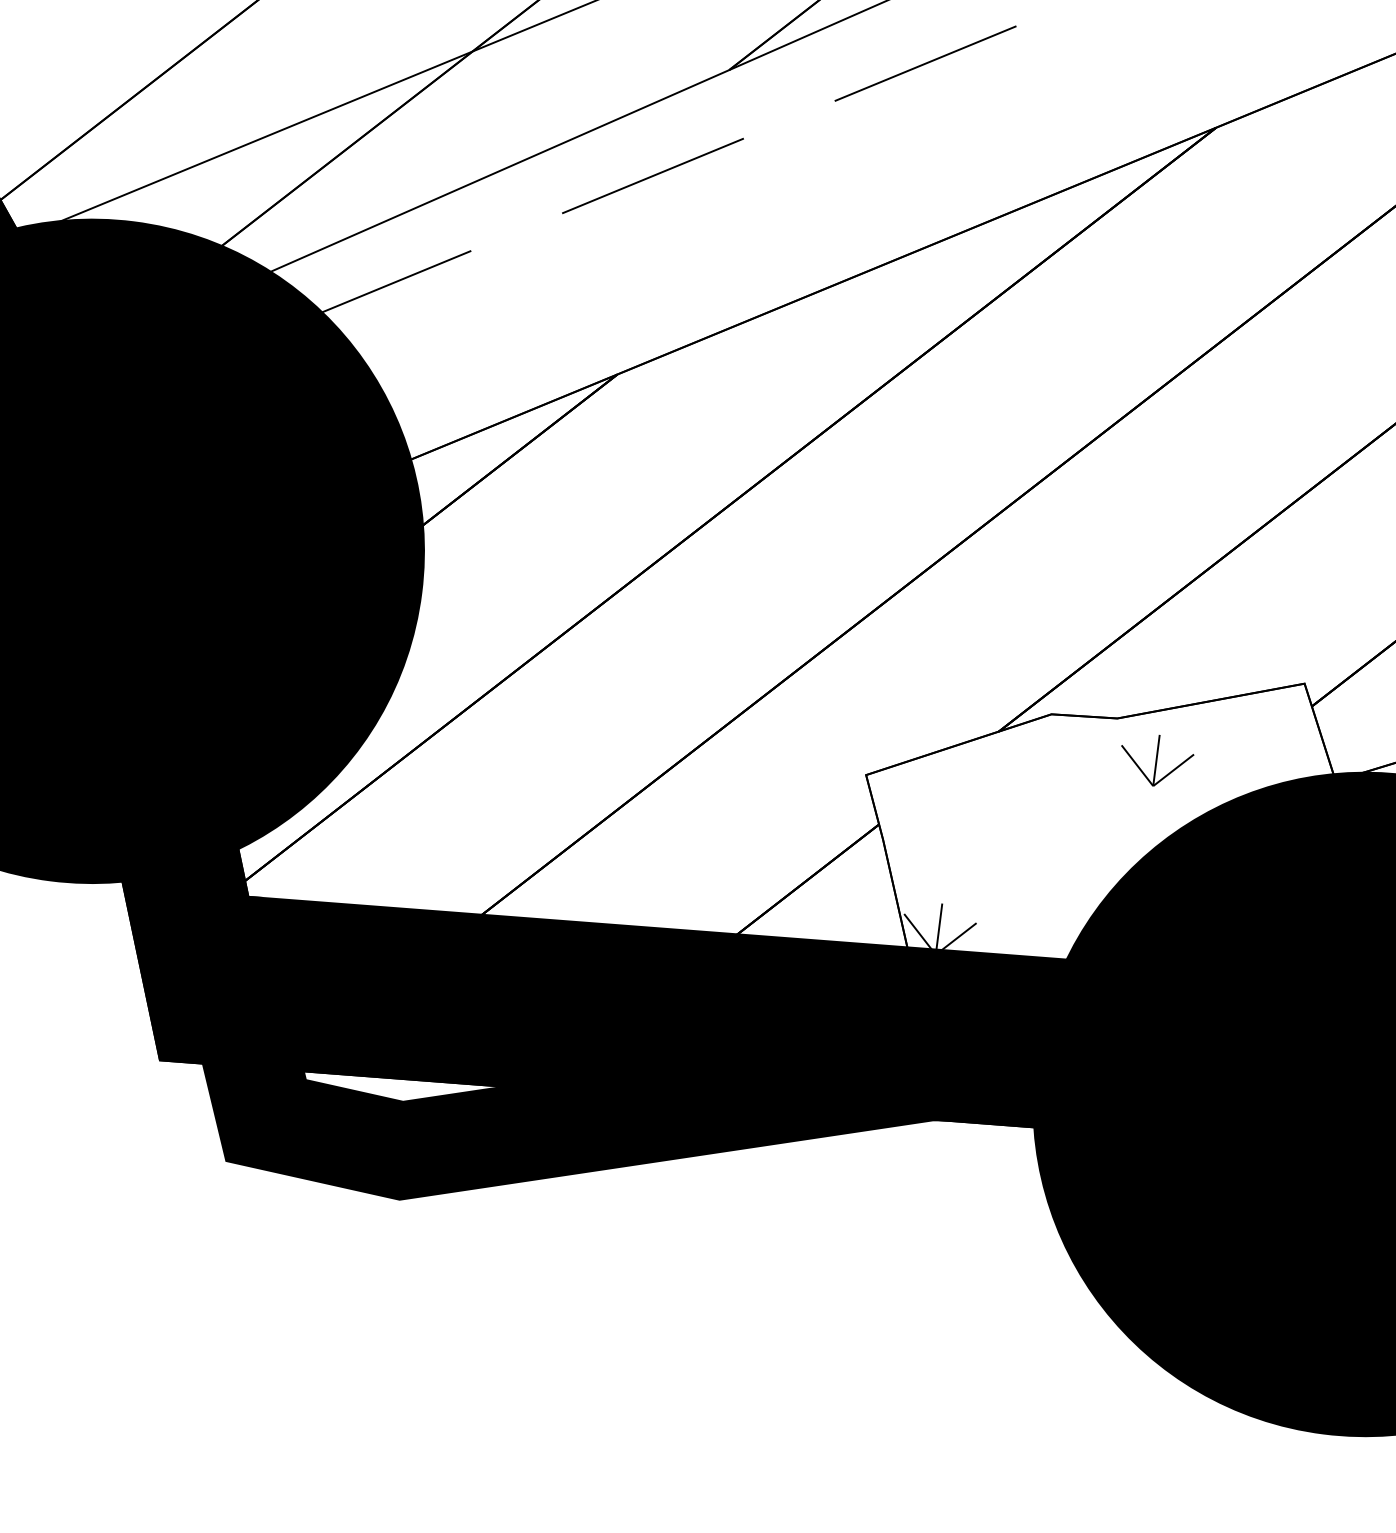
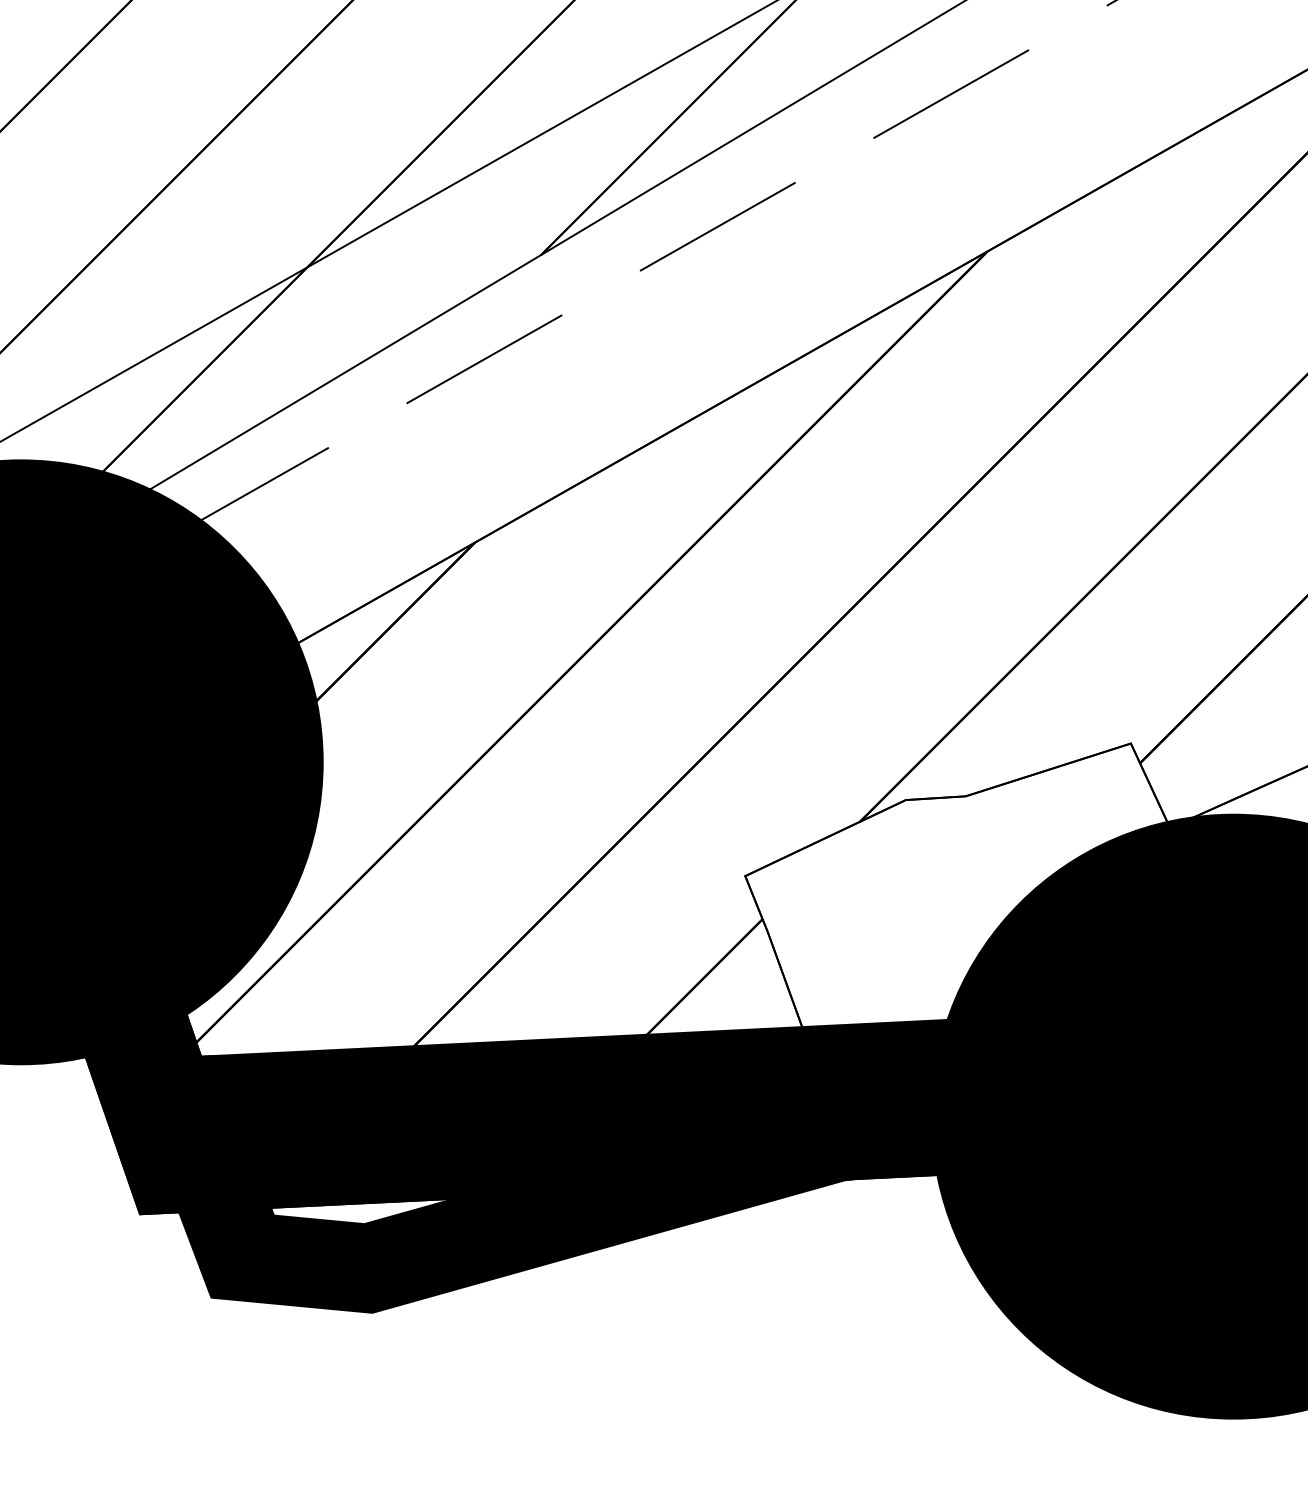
hatch: (1143, 857) -> (1005, 918), removed

